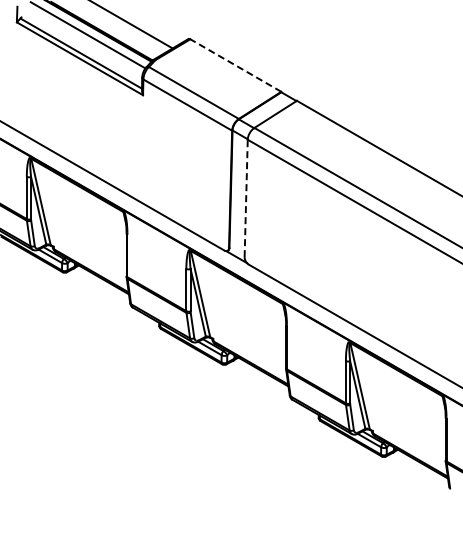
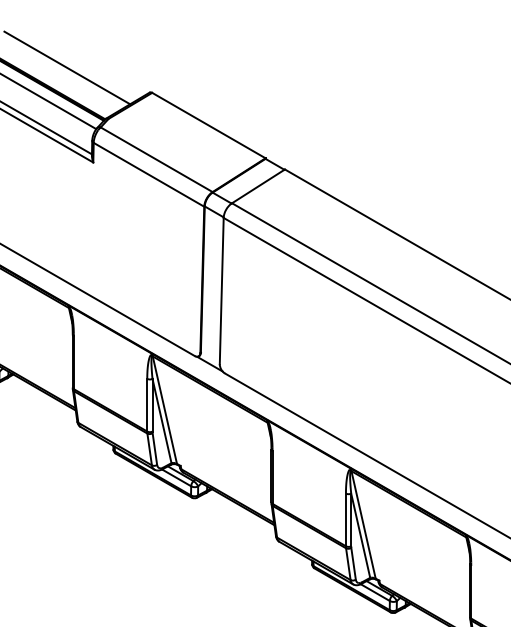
line: (235, 65) -> (208, 125), dashed -> solid
line: (246, 198) -> (222, 291), dashed -> solid

